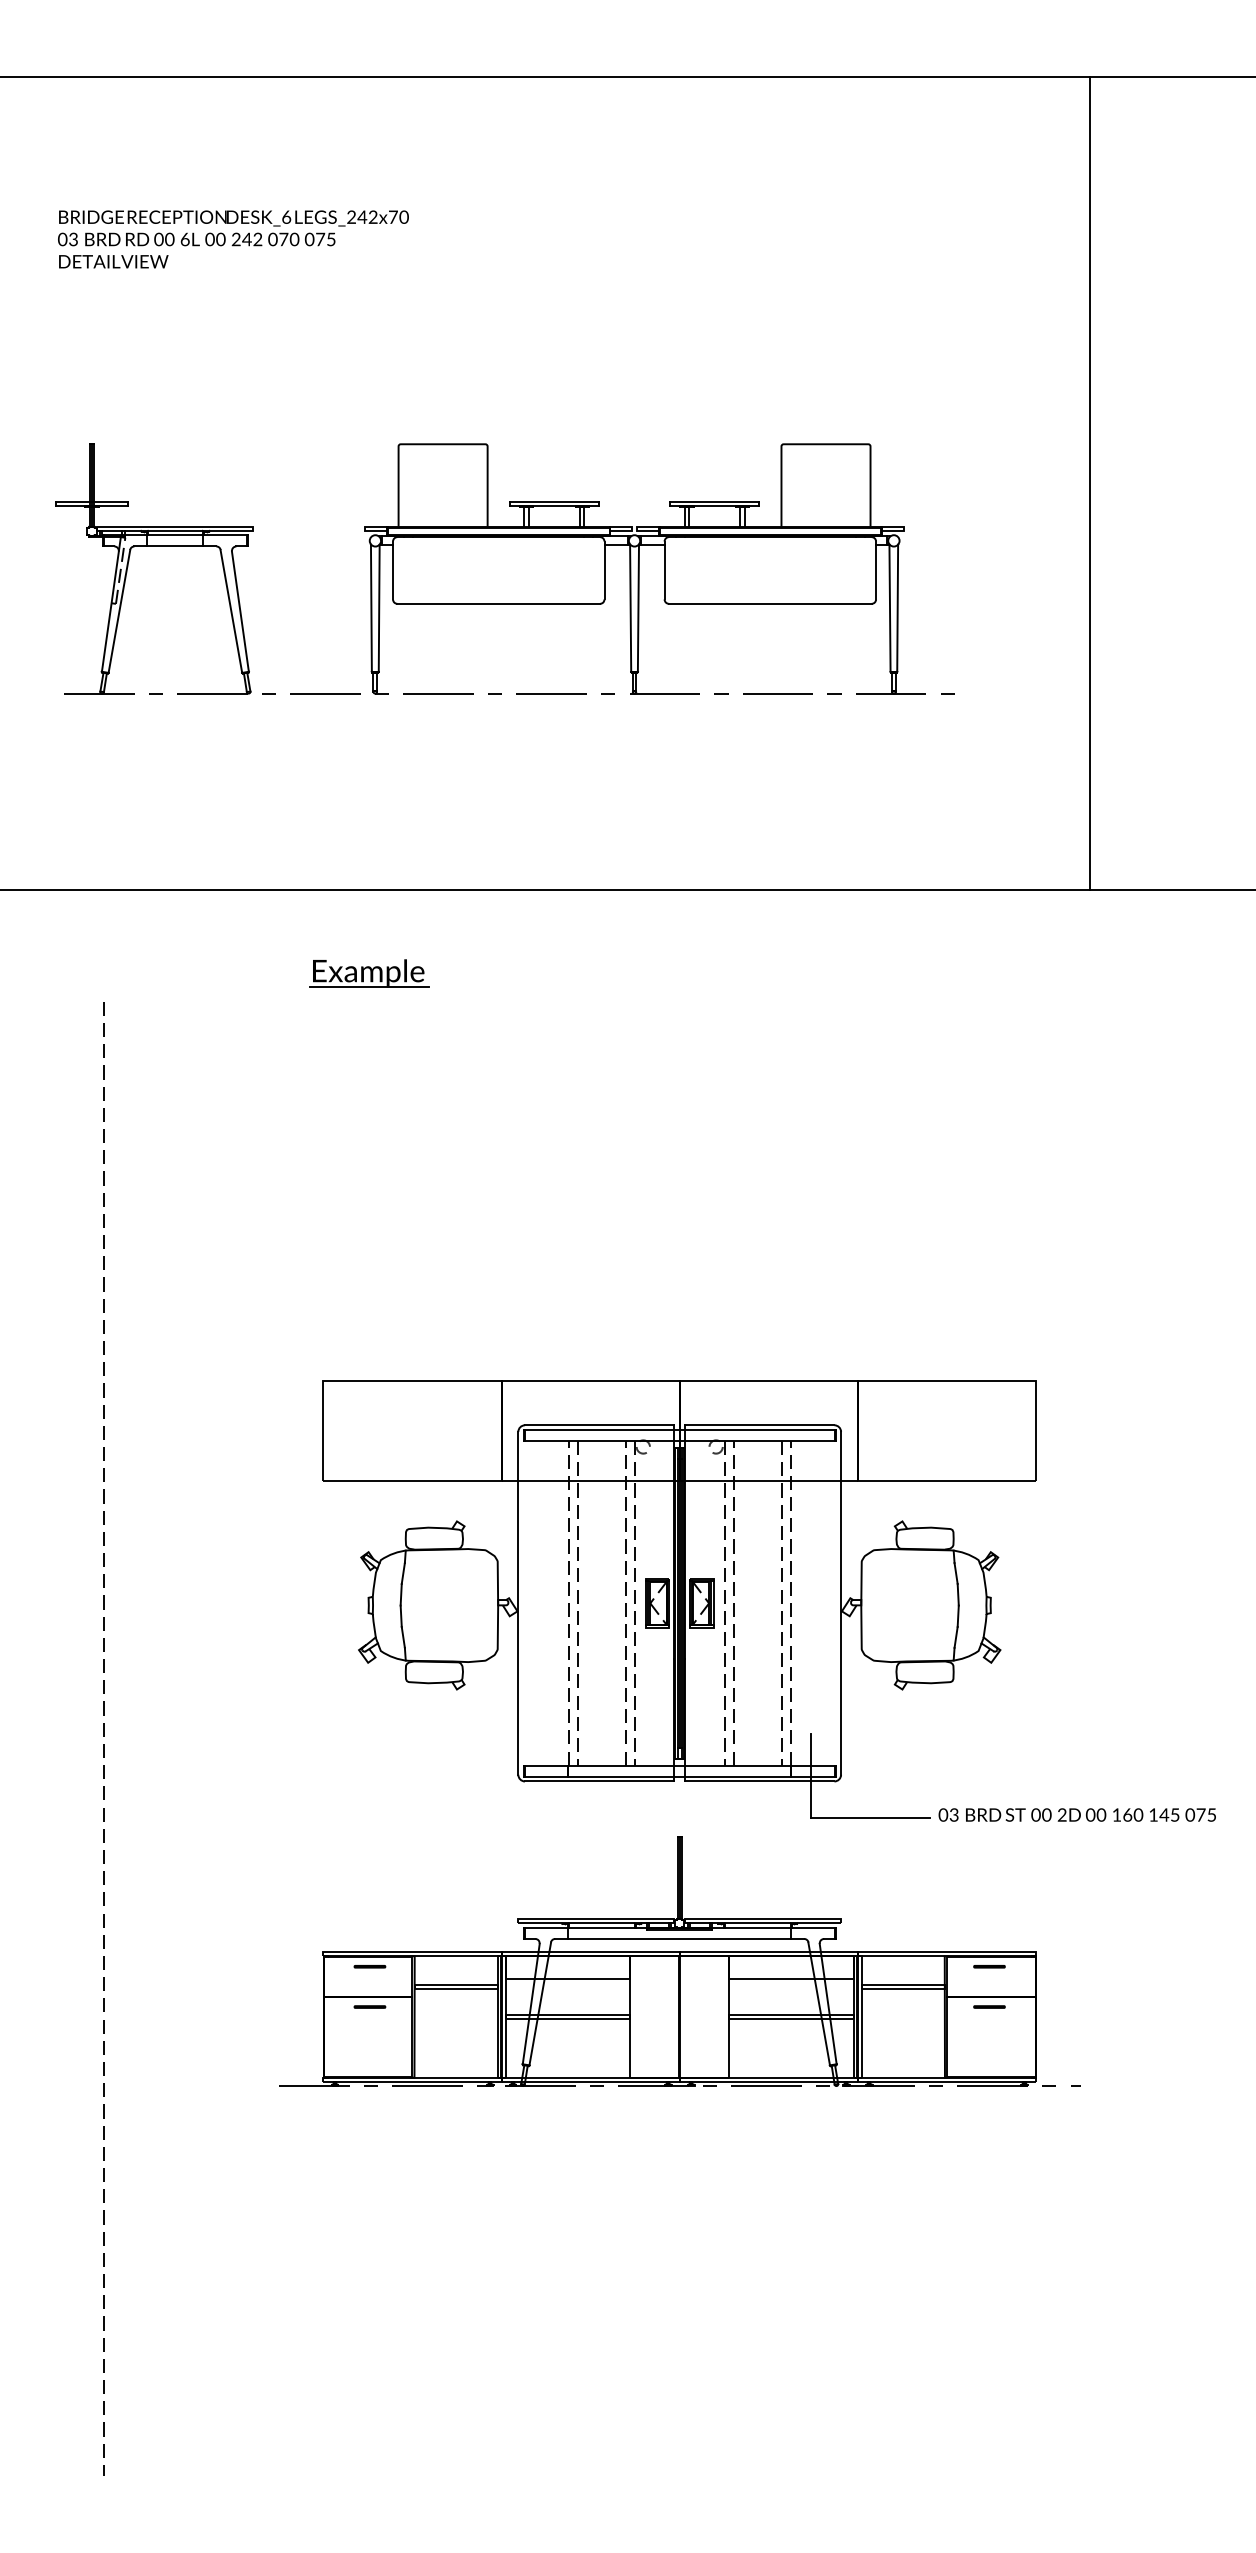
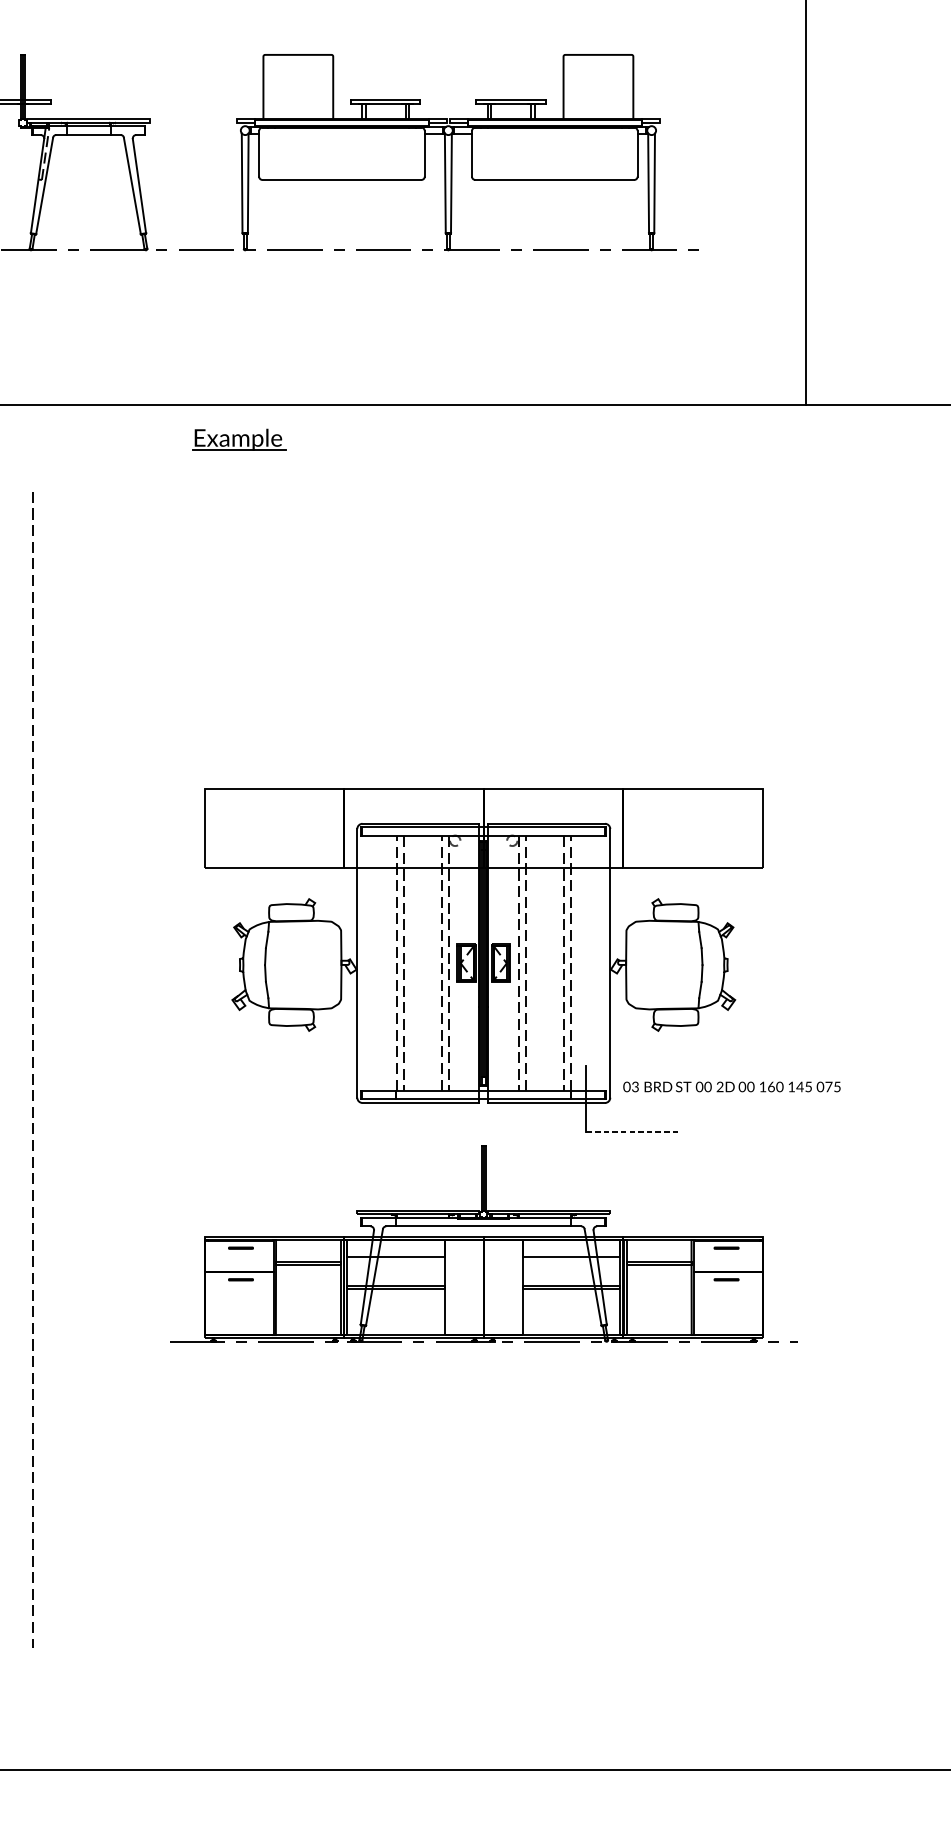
part: (369, 973) -> (239, 439), moved
text: (1076, 1814) -> (731, 1086), moved
line: (870, 1817) -> (633, 1131), solid -> dashed

